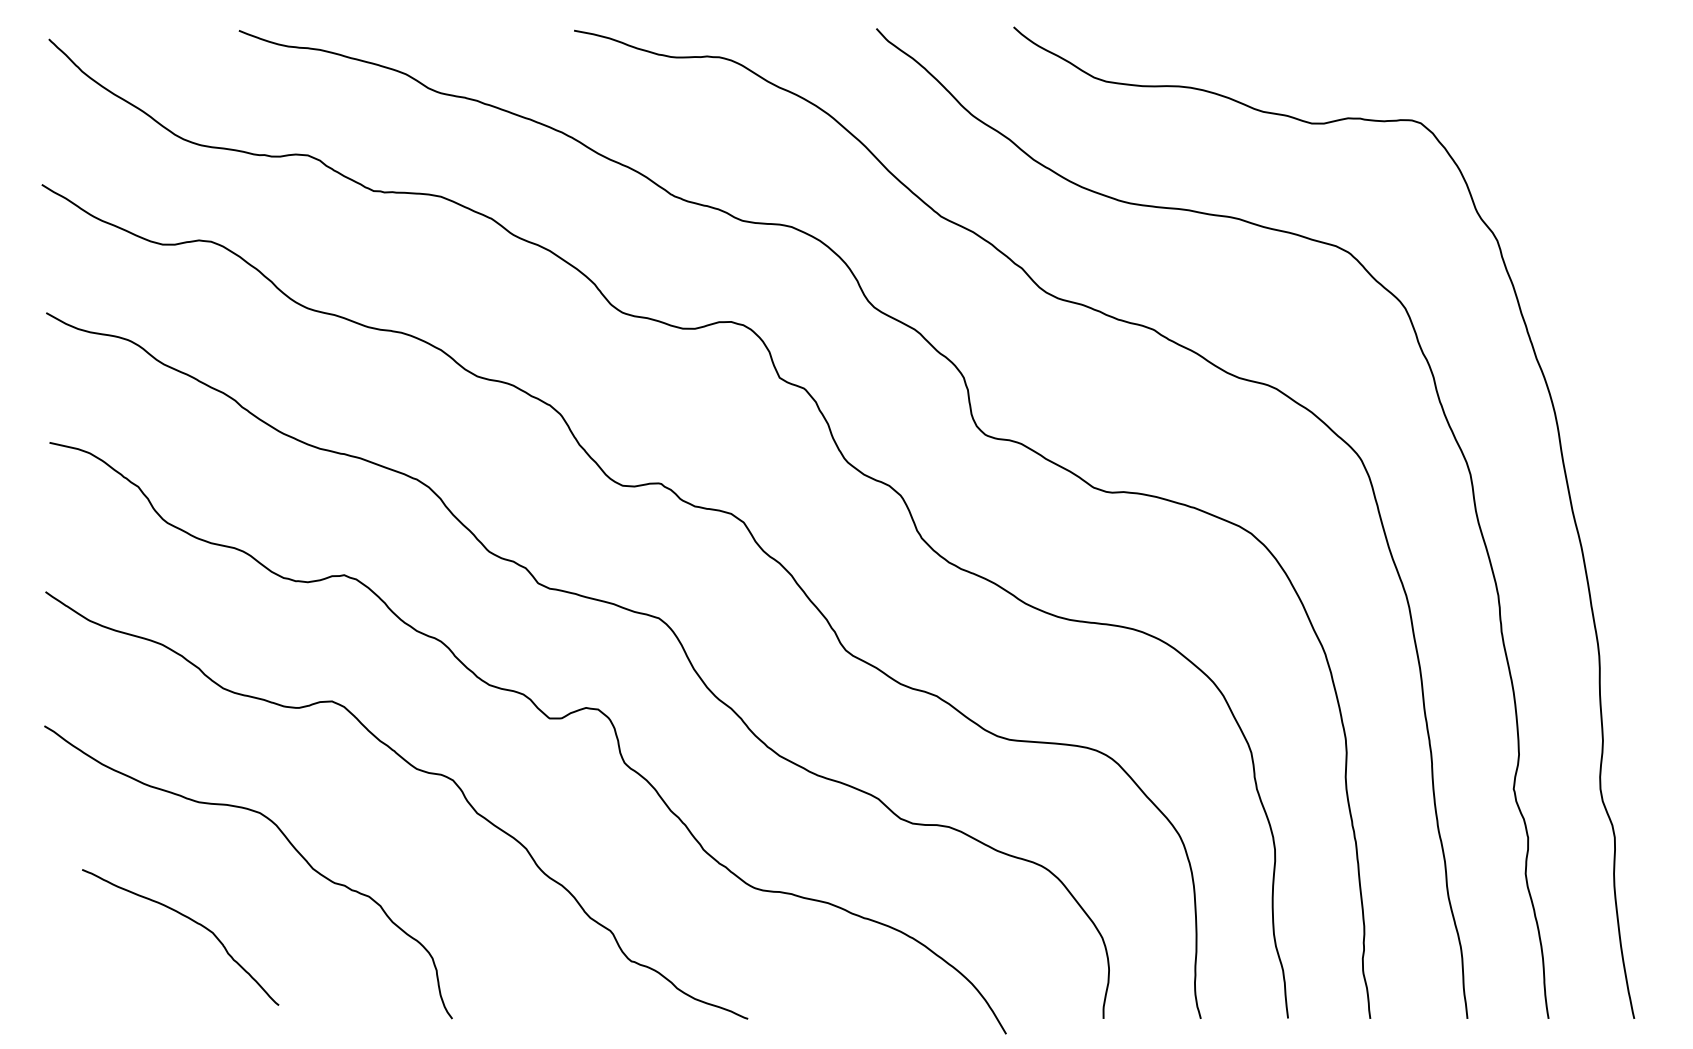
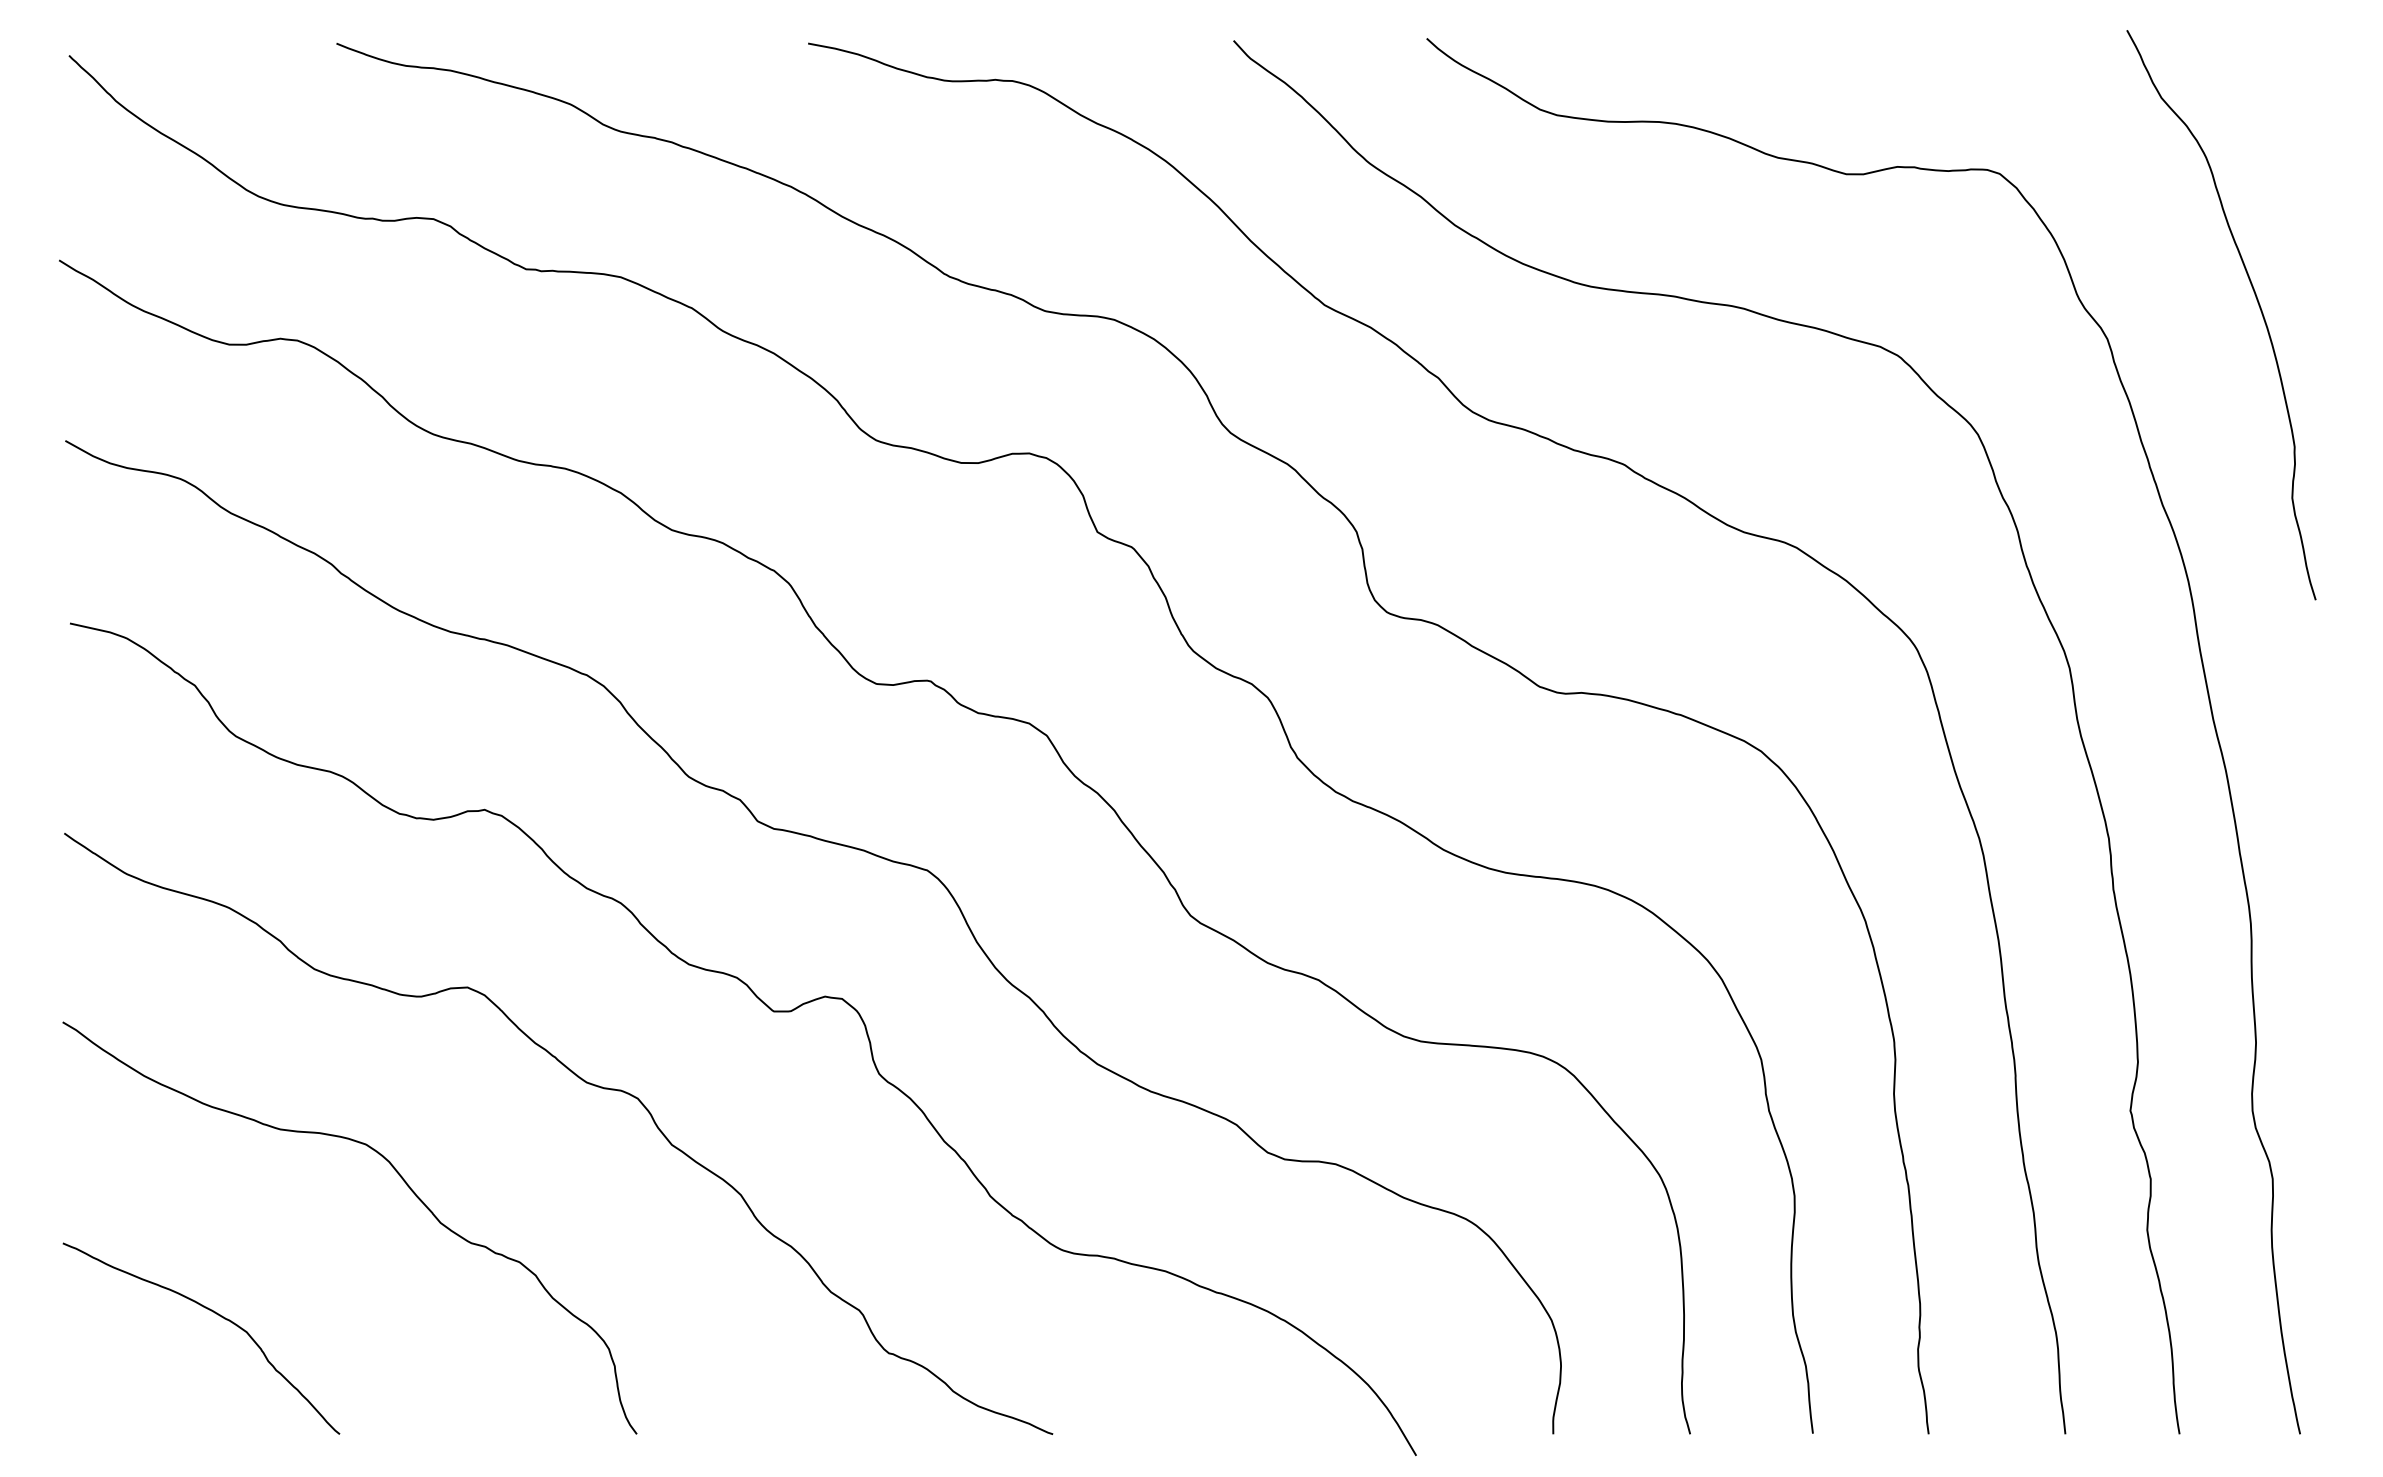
curve: (1603, 215) -> (2257, 303), added
curve: (189, 919) -> (214, 1313), moved

